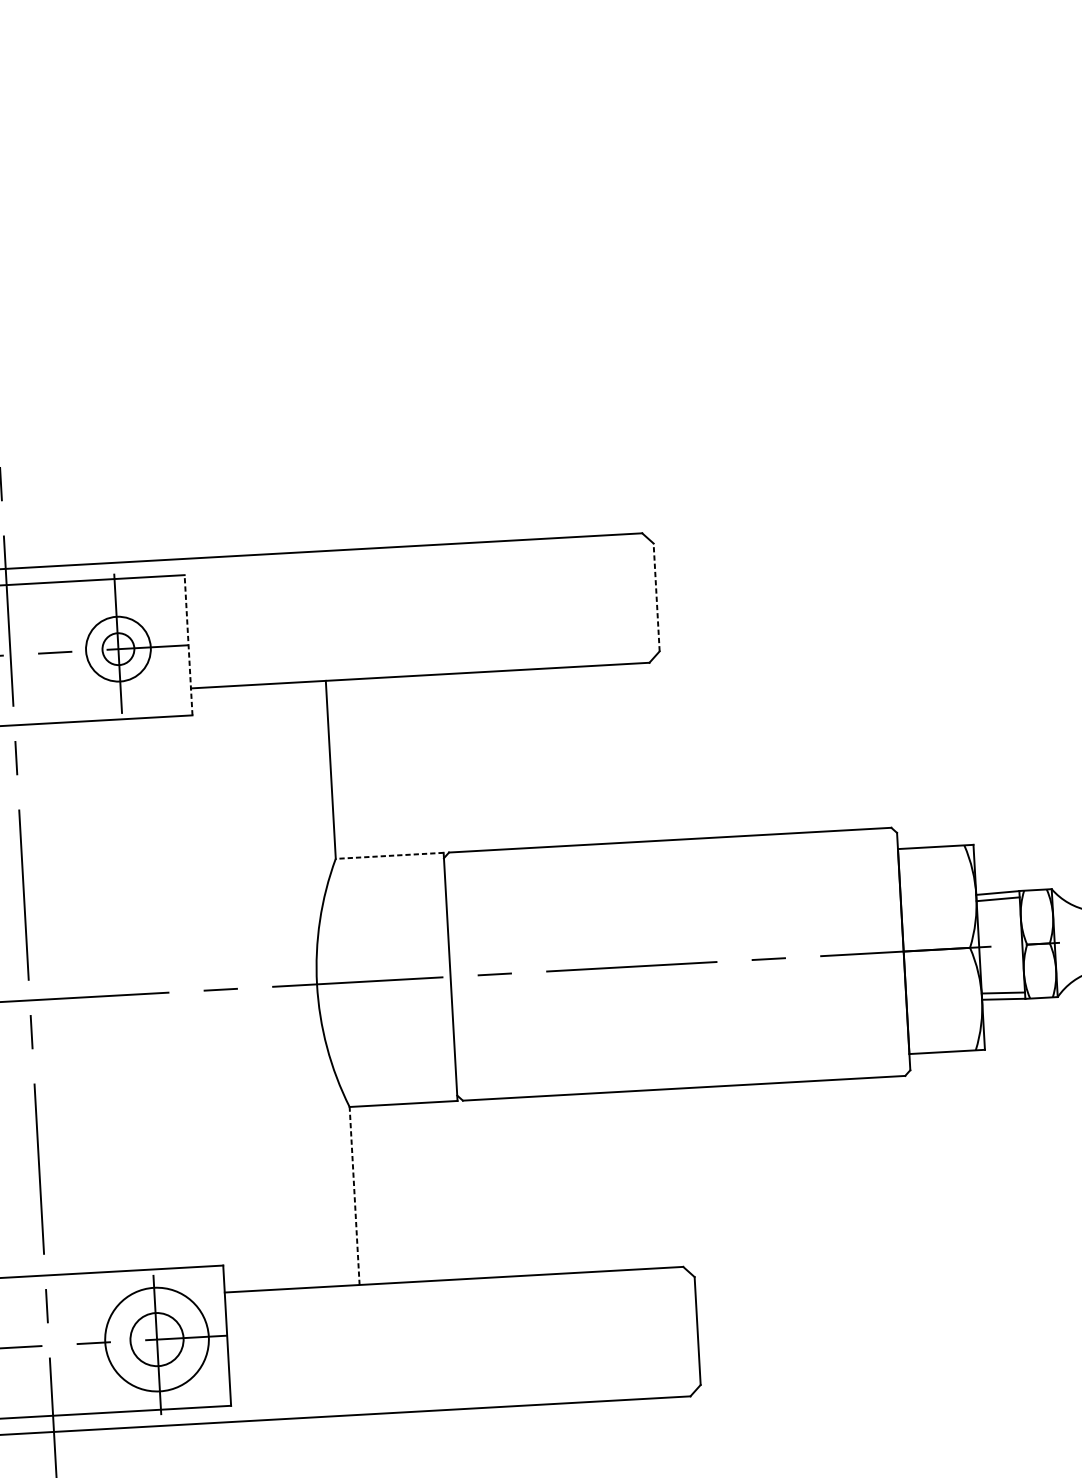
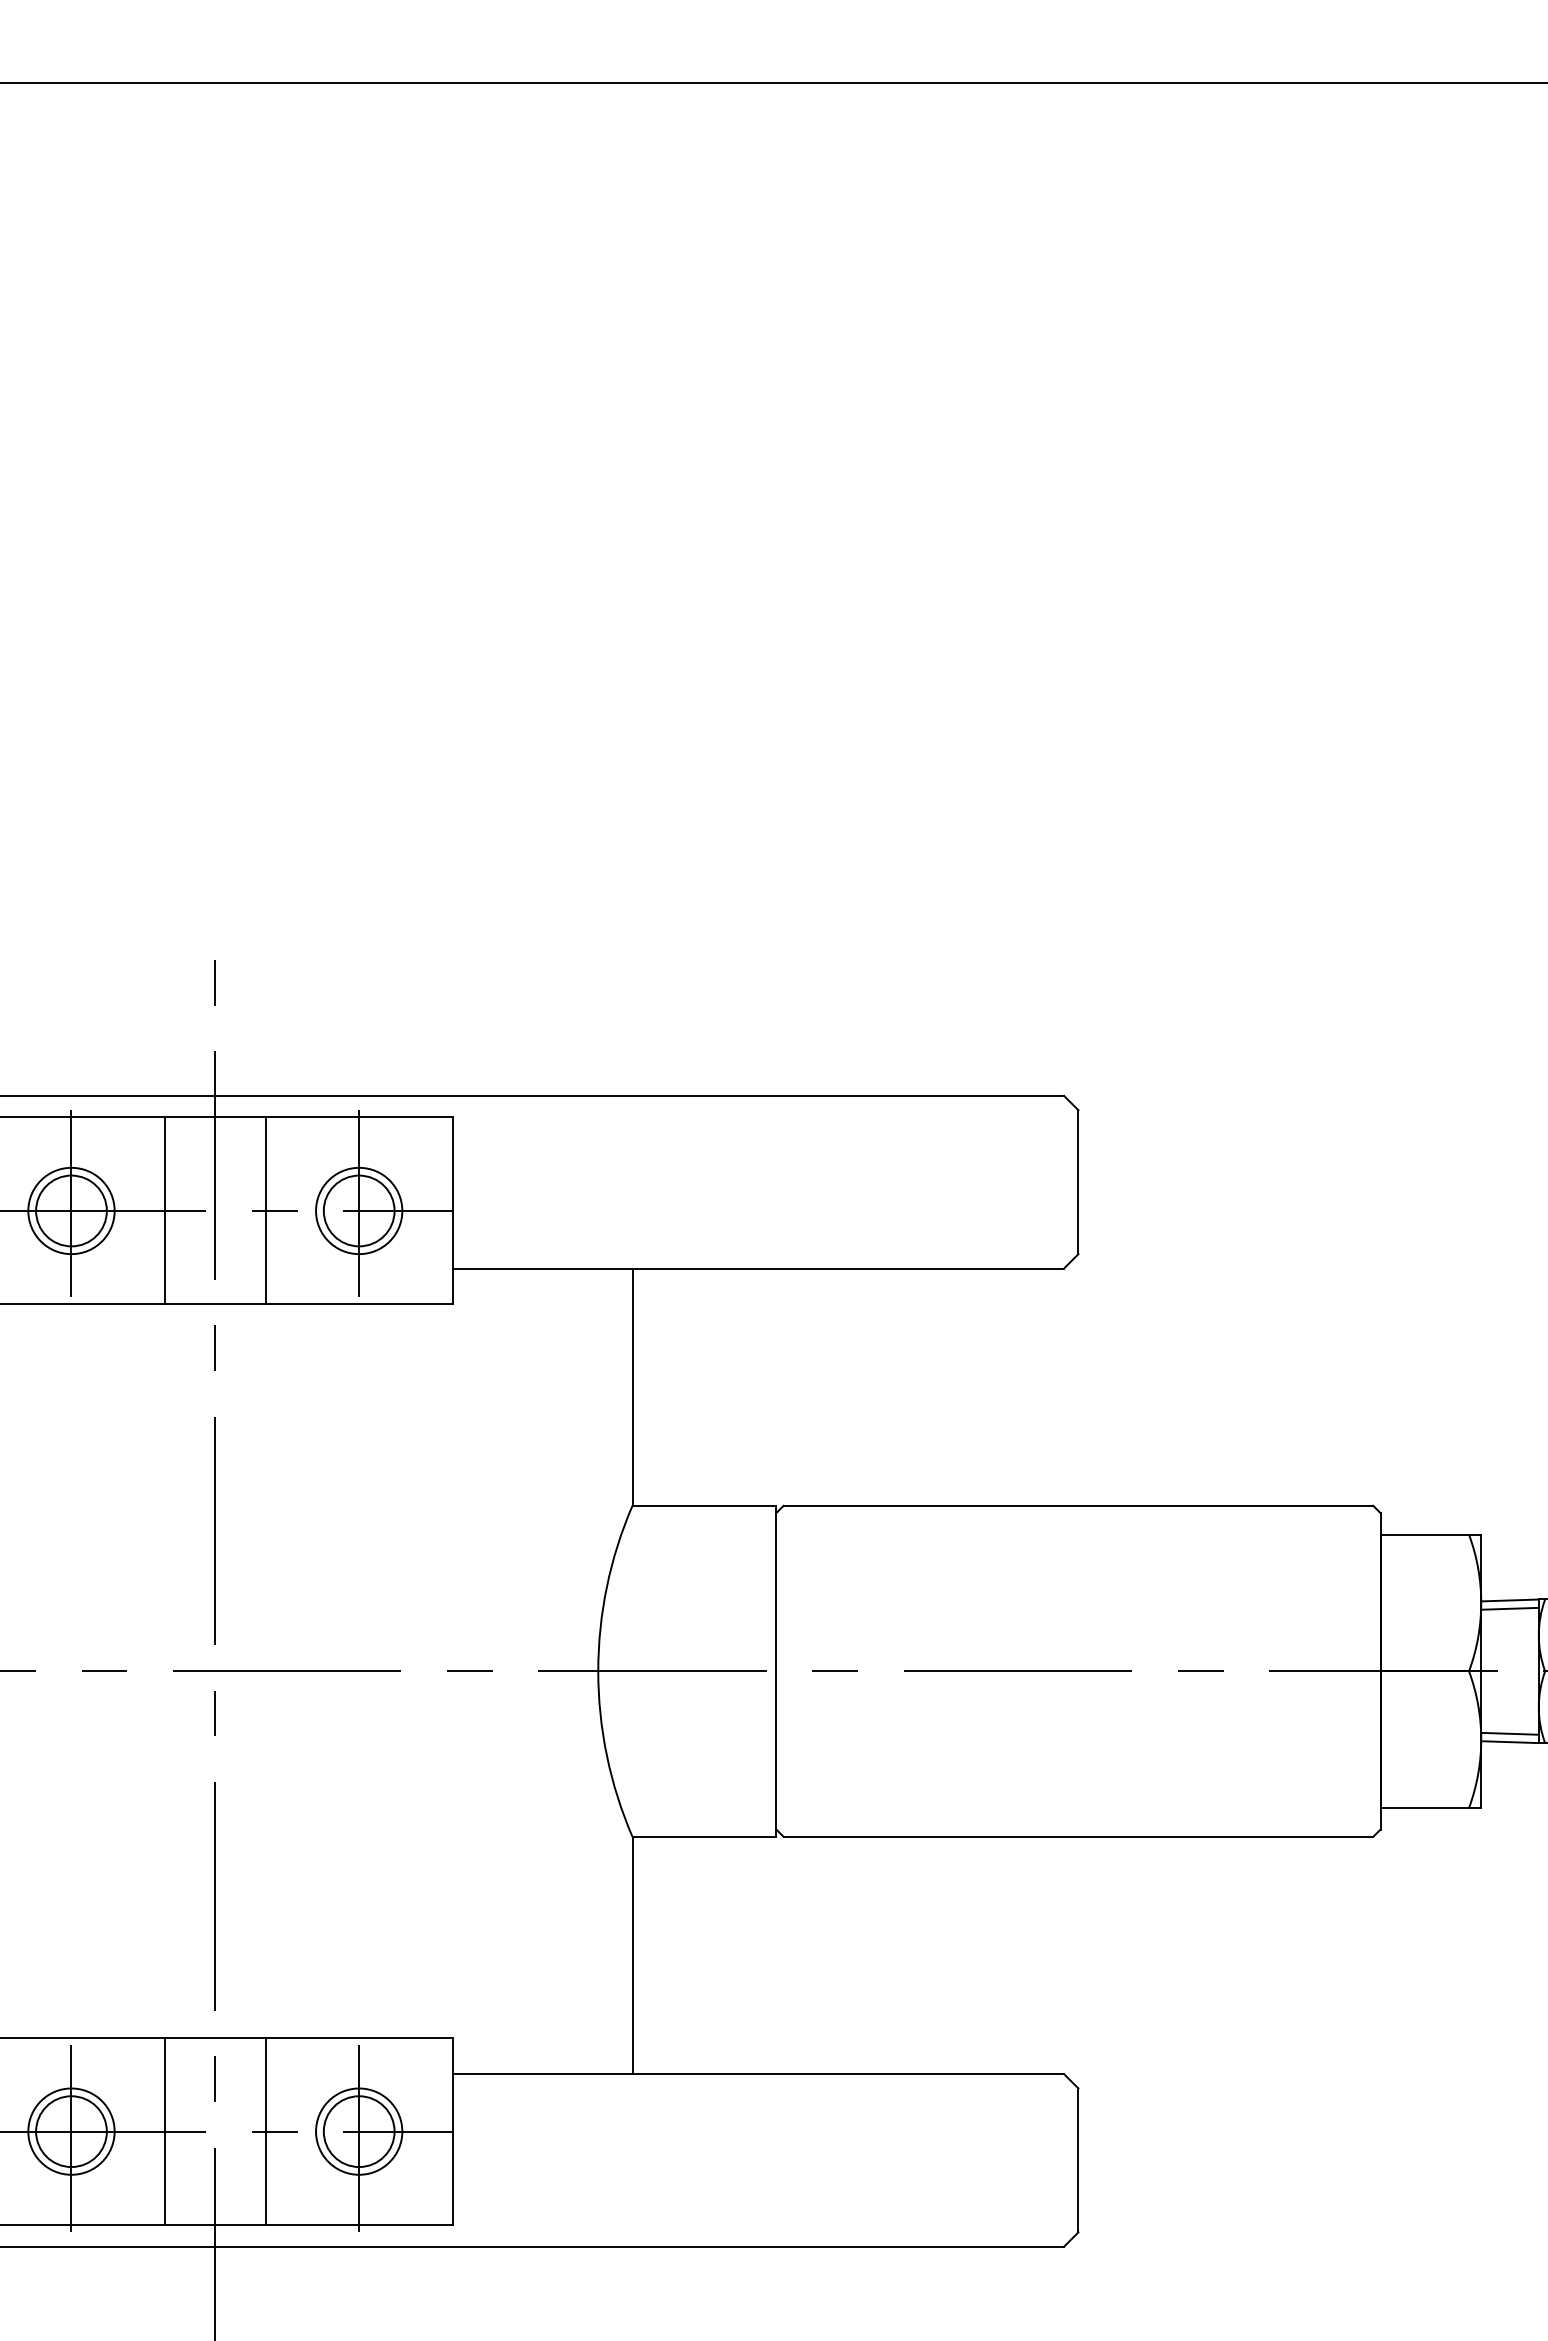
line: (656, 597) -> (1078, 1182), dashed -> solid
line: (188, 644) -> (452, 1210), dashed -> solid
circle: (117, 648) -> (358, 1210), size x1.67
line: (48, 652) -> (265, 1210), added
line: (389, 855) -> (704, 1505), dashed -> solid
line: (354, 1196) -> (632, 1955), dashed -> solid
circle: (157, 1339) -> (359, 2131), size x0.62
line: (86, 1343) -> (265, 2131), added
line: (11, 1347) -> (164, 2131), added

